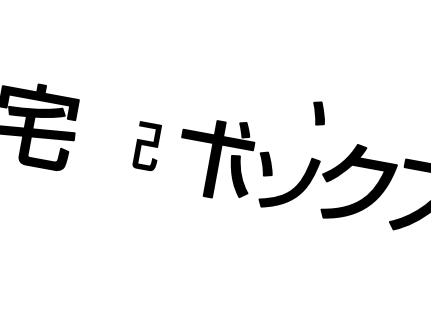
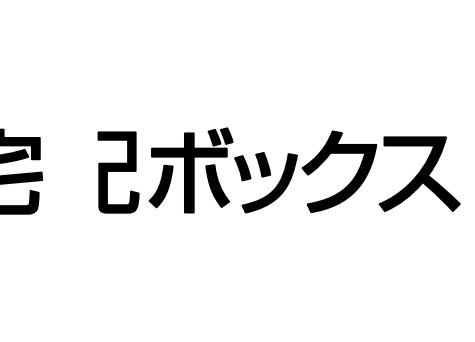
part: (319, 113) -> (263, 164), moved
fill: (256, 130) -> (226, 135), added
part: (147, 146) -> (118, 172), size x1.67
fill: (184, 167) -> (160, 186), added

